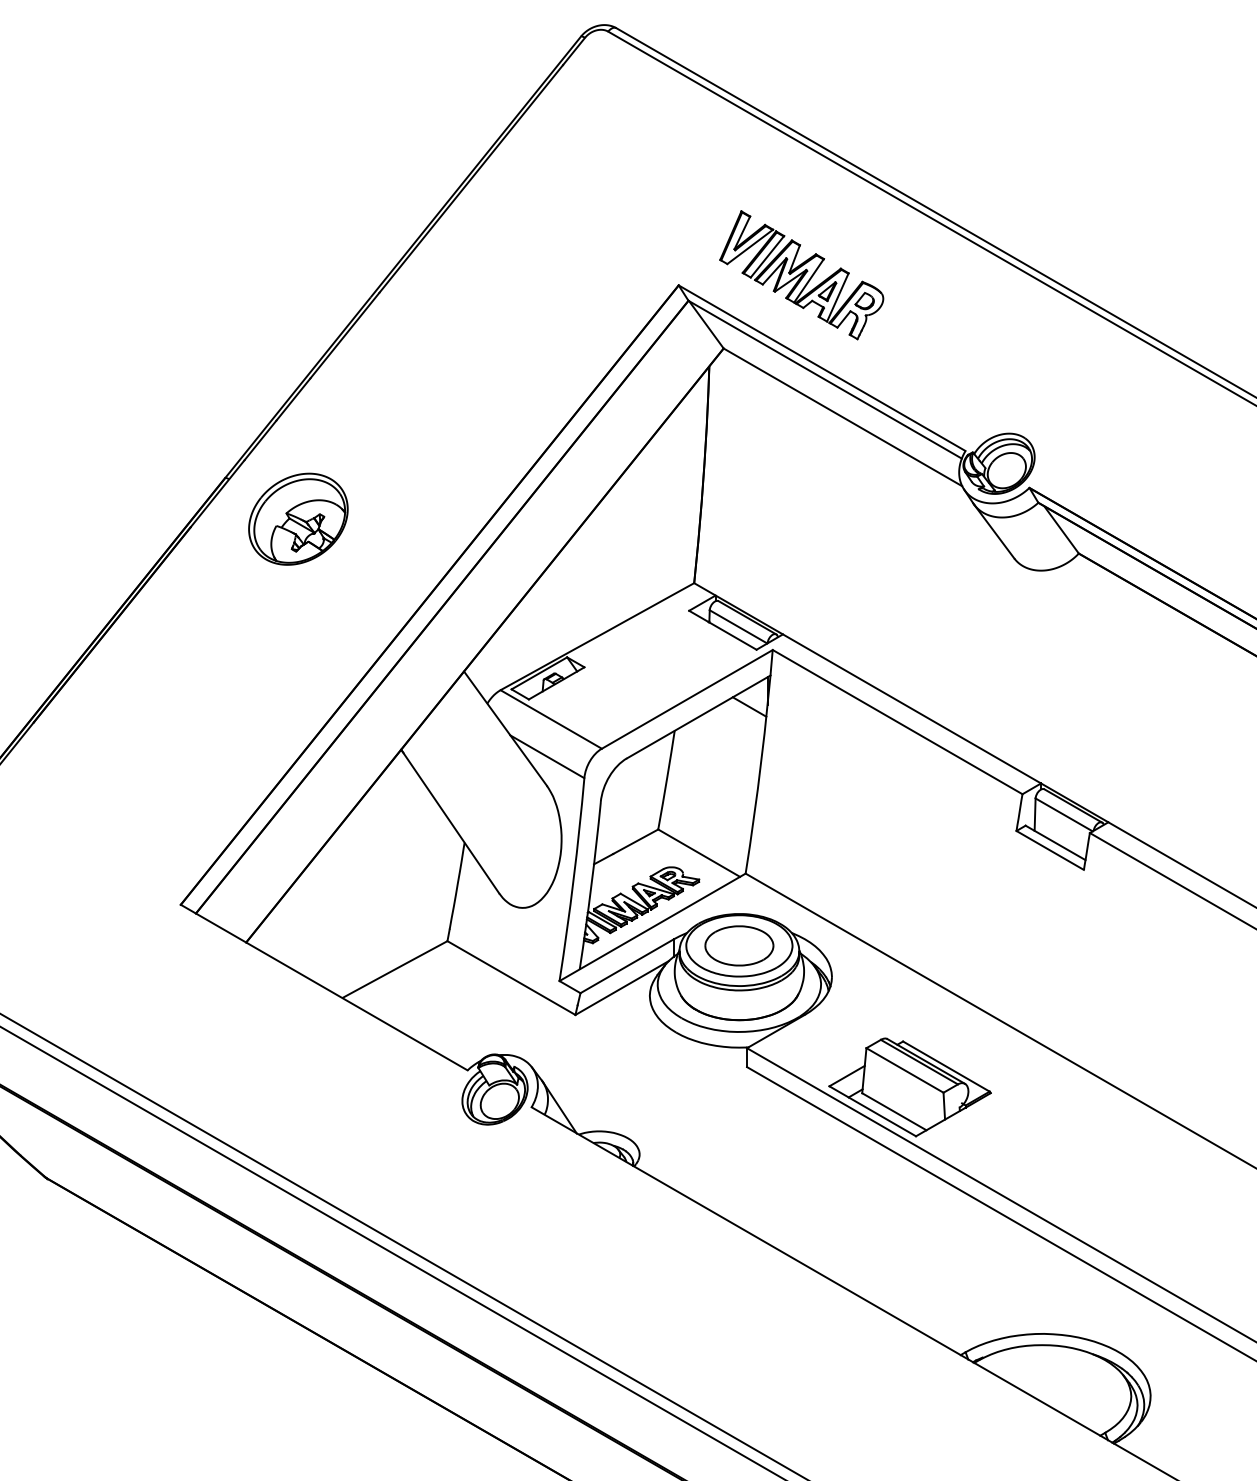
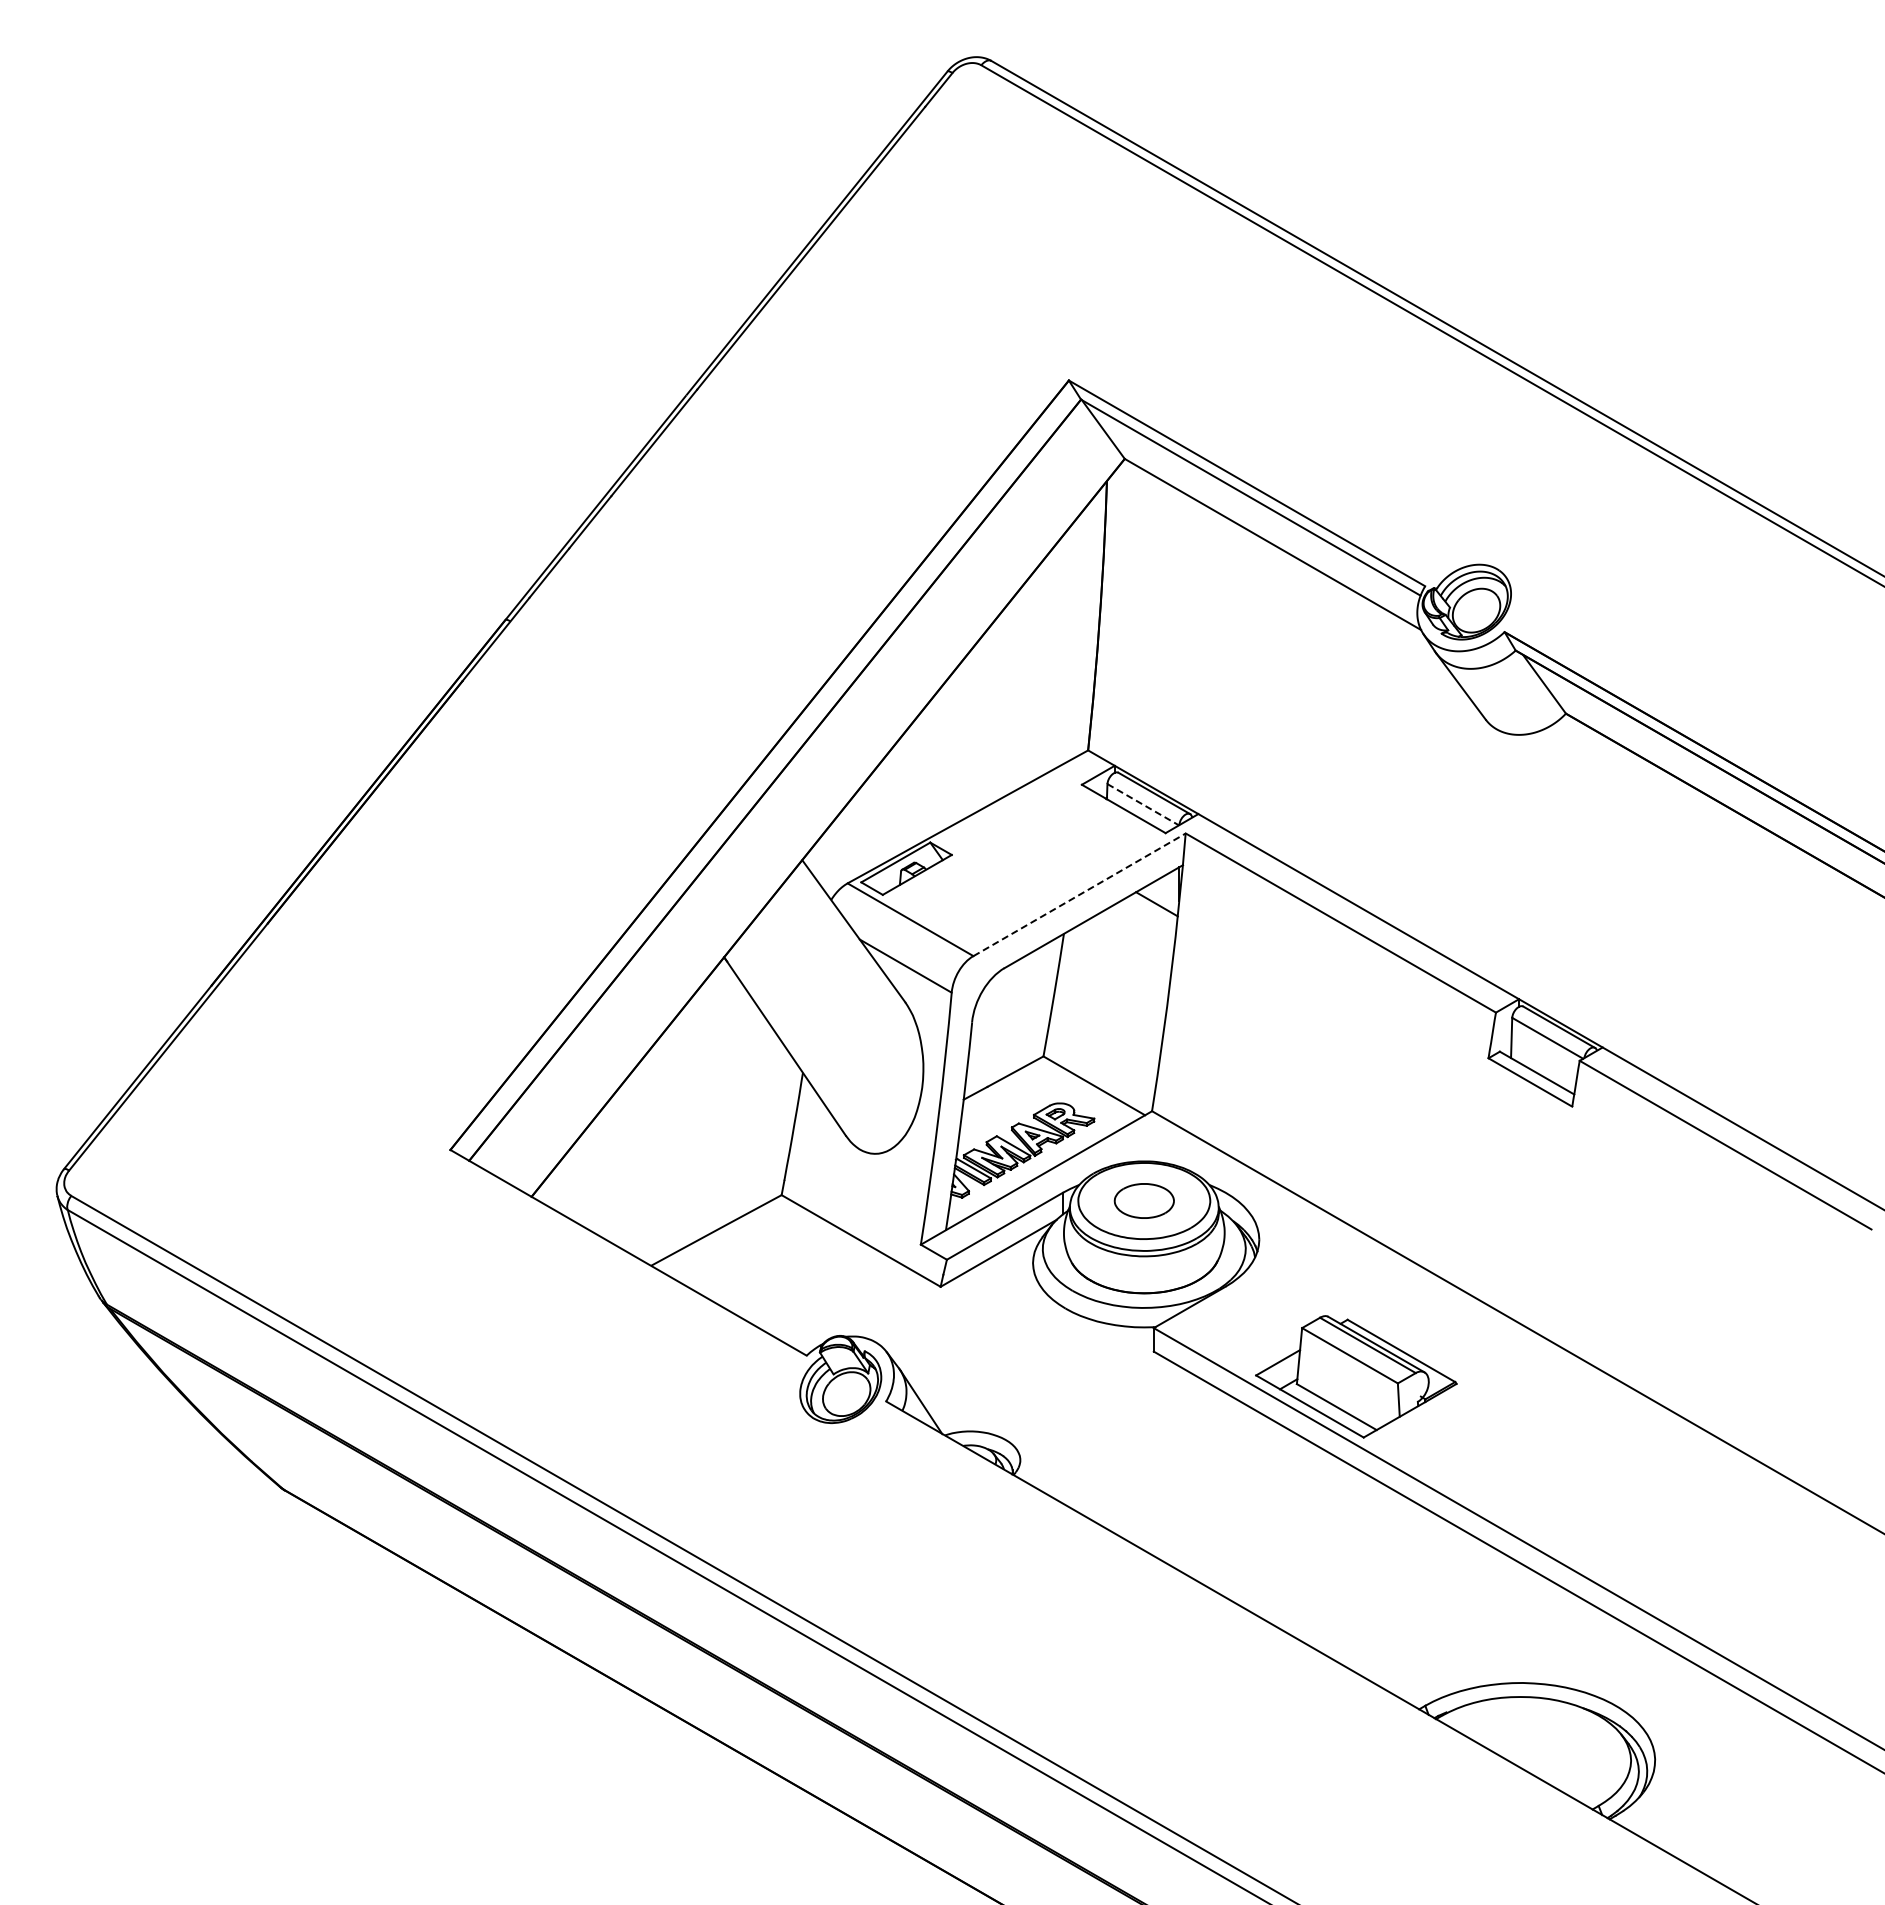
part: (801, 274) -> (1221, 367), removed
part: (298, 518) -> (596, 670), removed
line: (738, 626) -> (1143, 804), solid -> dashed
line: (687, 699) -> (1079, 894), solid -> dashed
part: (739, 945) -> (1144, 1200), size x0.7

